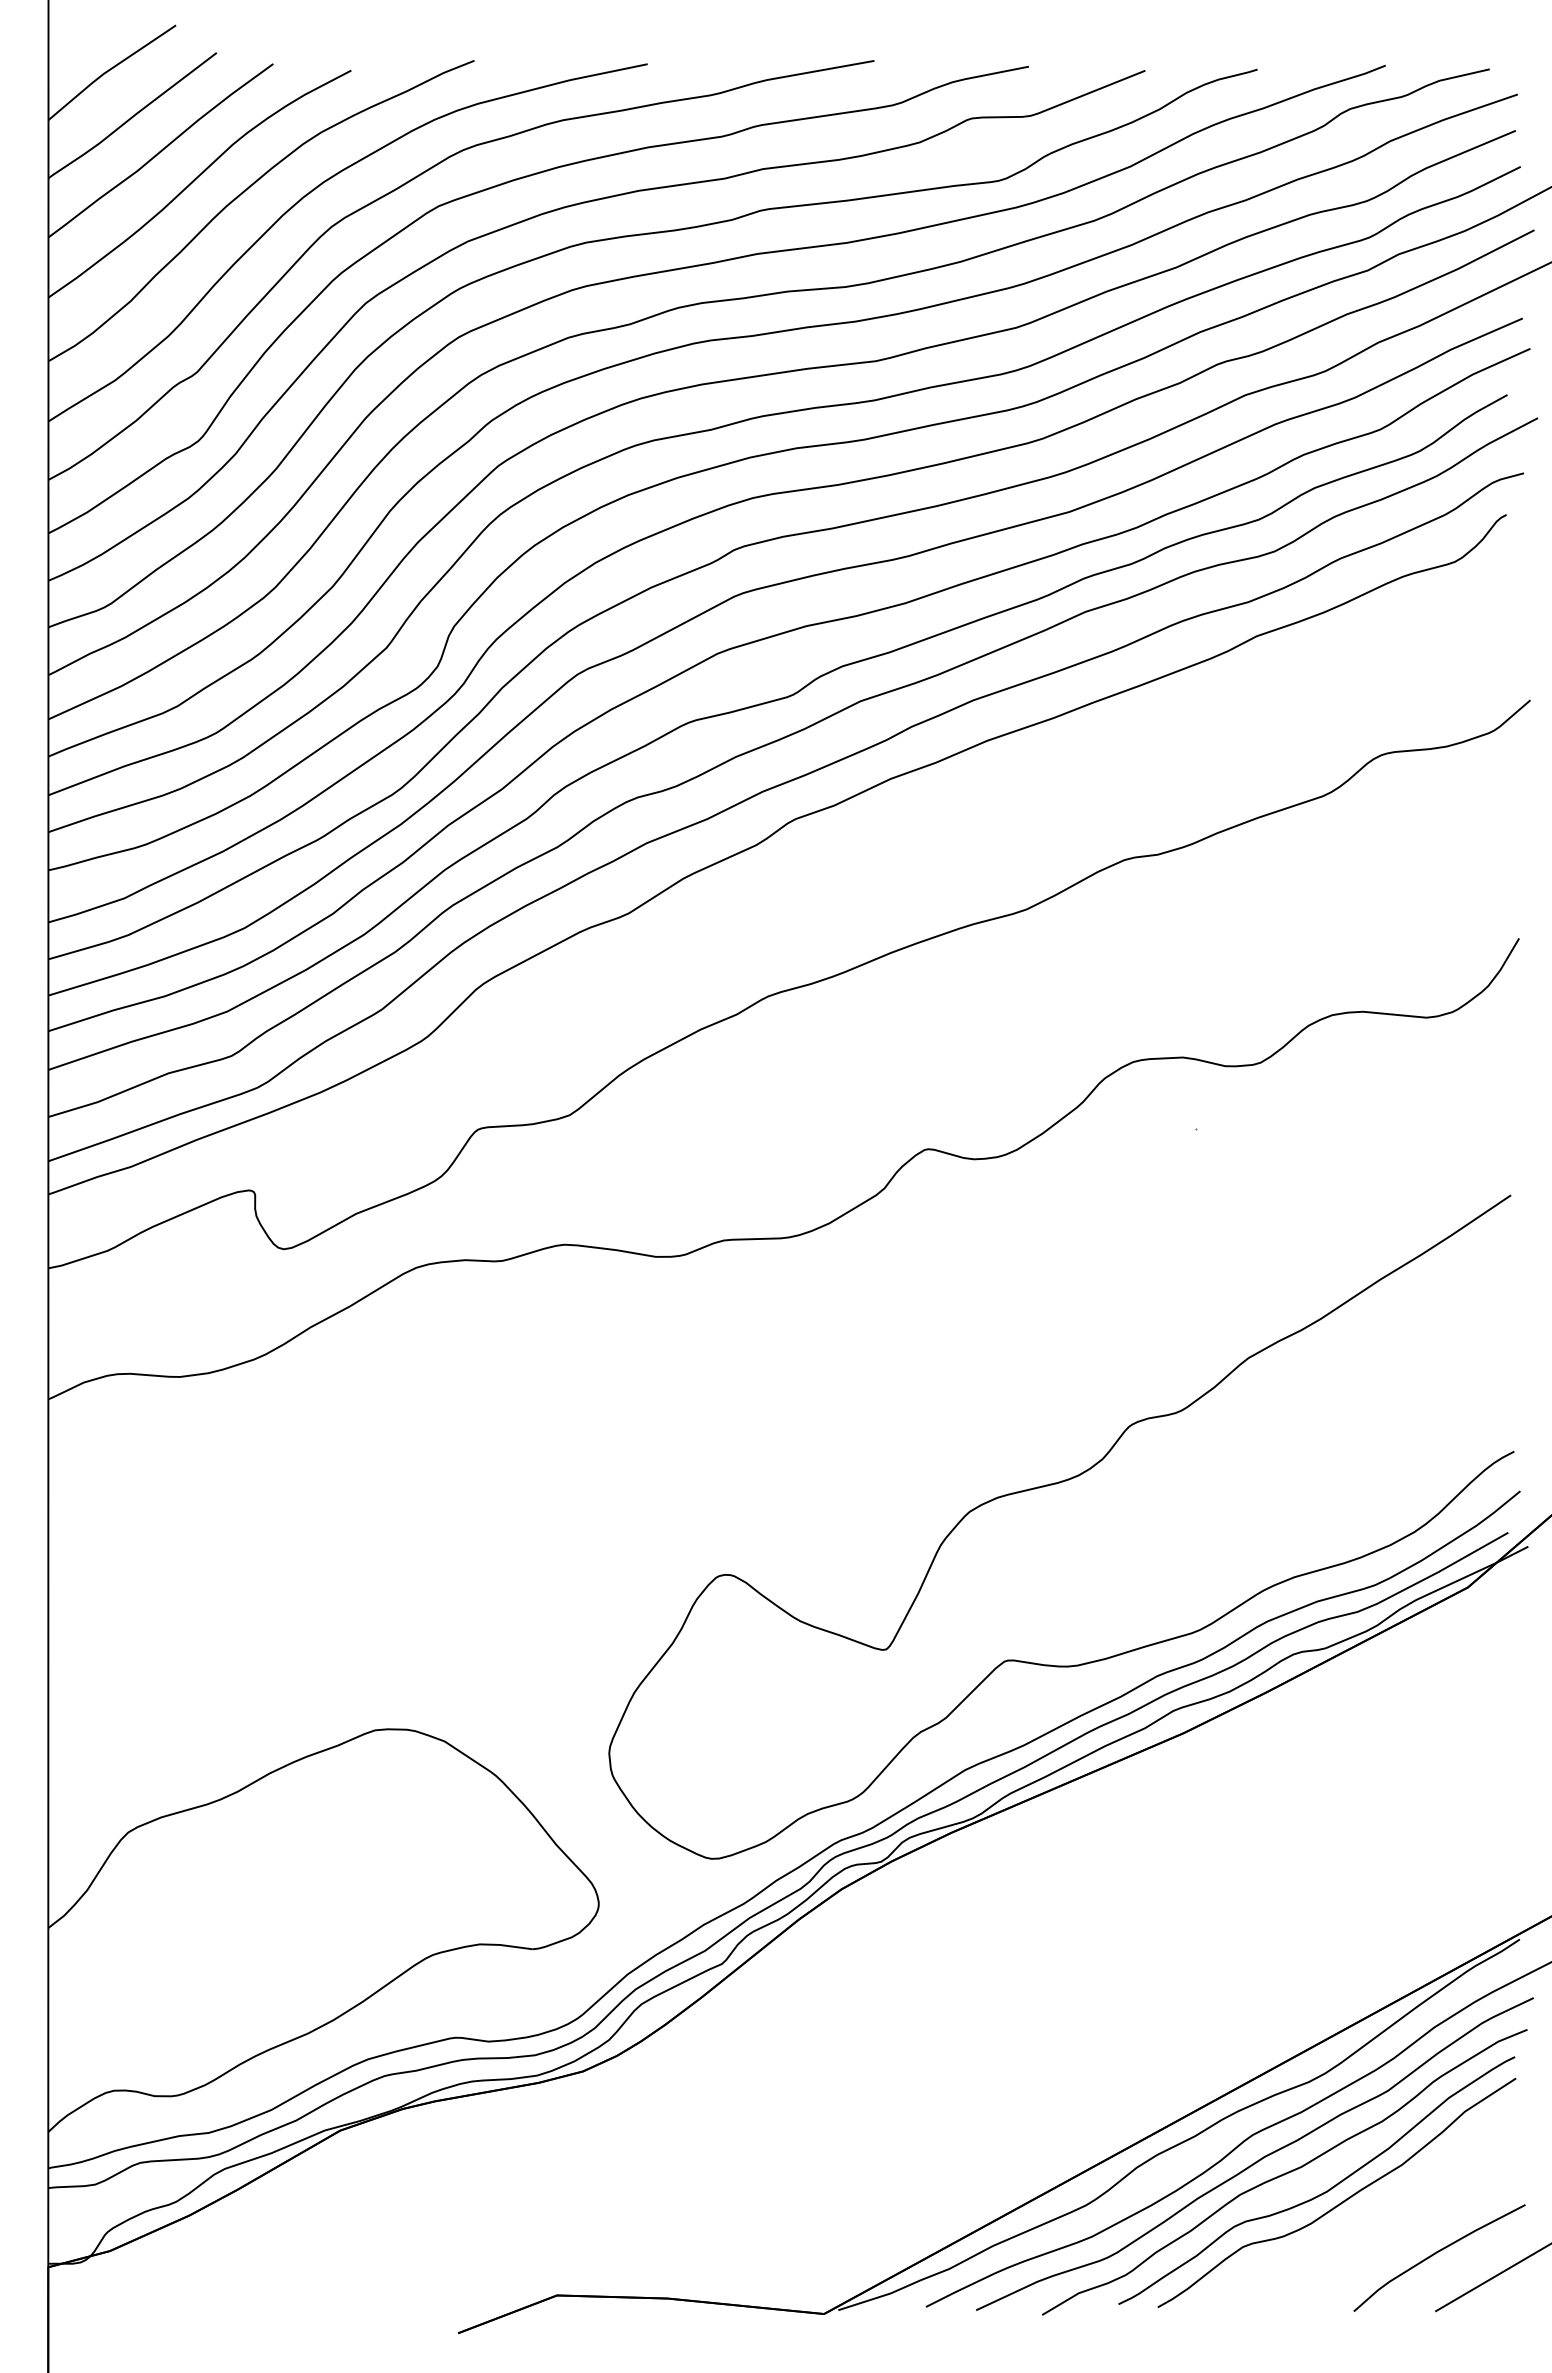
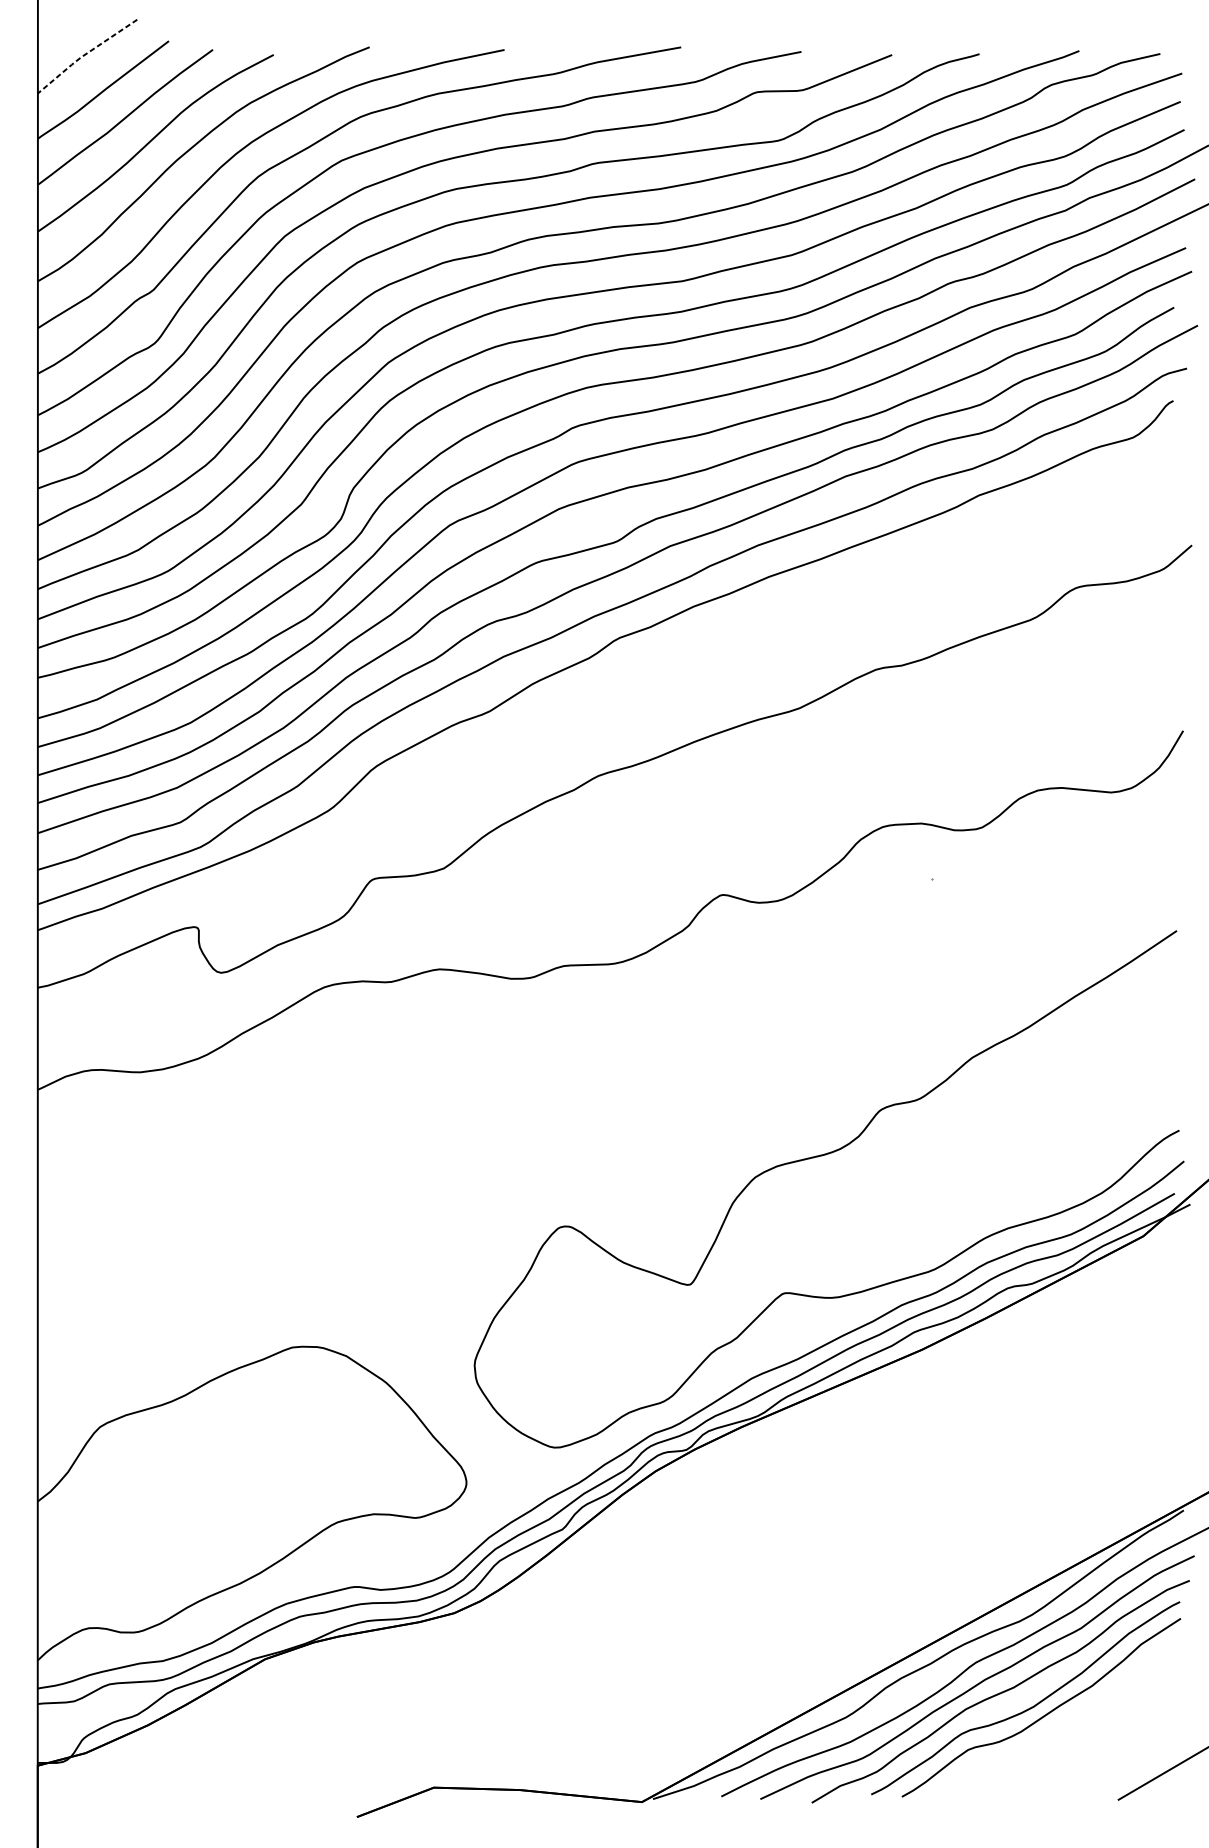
line: (108, 70) -> (84, 54), solid -> dashed
curve: (1437, 2253) -> (1119, 1754), removed

